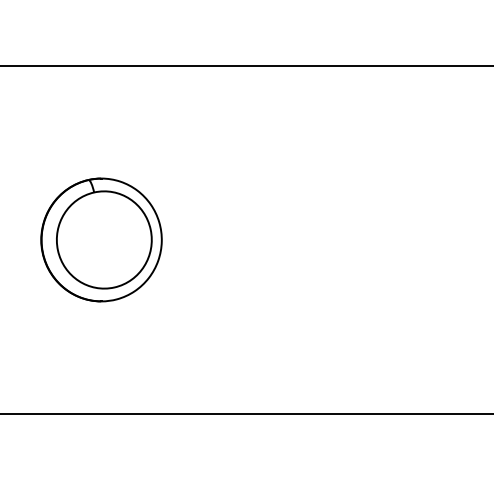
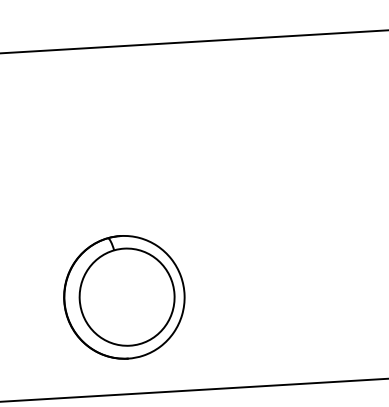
part: (101, 239) -> (124, 296), moved

